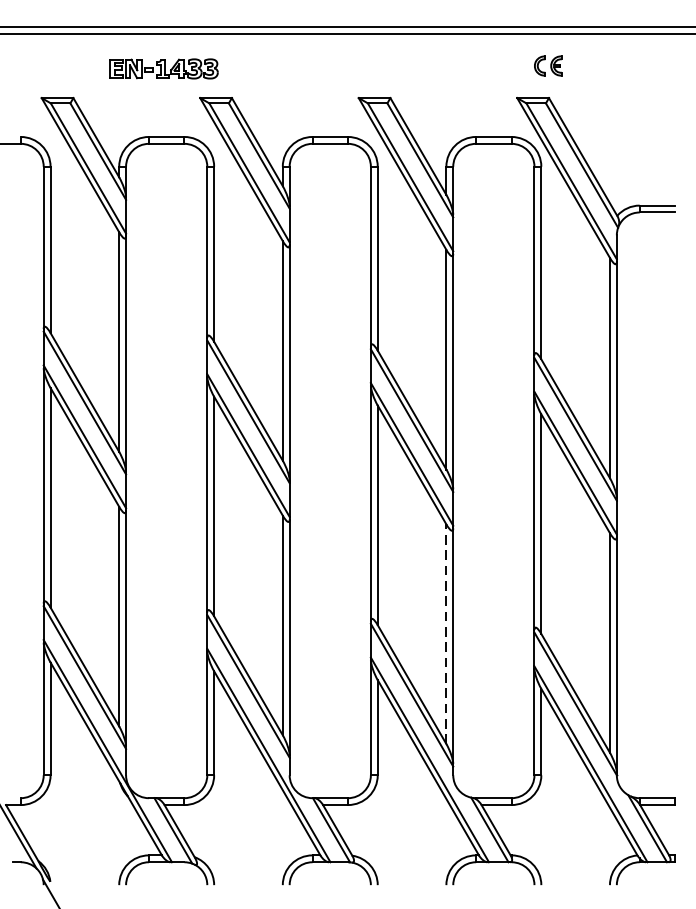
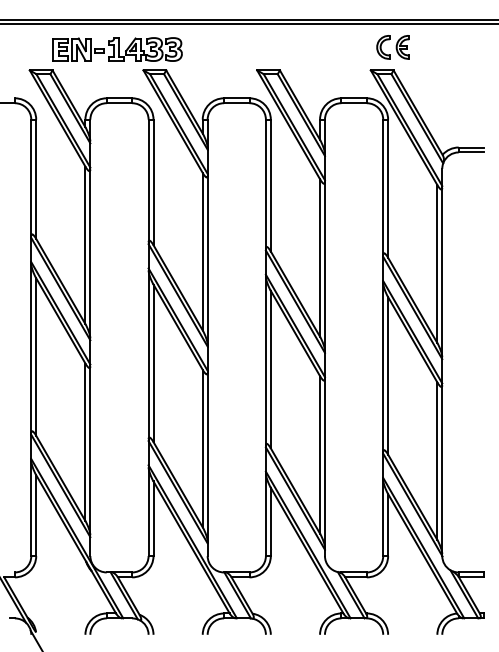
part: (547, 66) -> (392, 47), size x1.67
part: (163, 68) -> (117, 49), size x1.67
line: (447, 633) -> (320, 454), dashed -> solid

